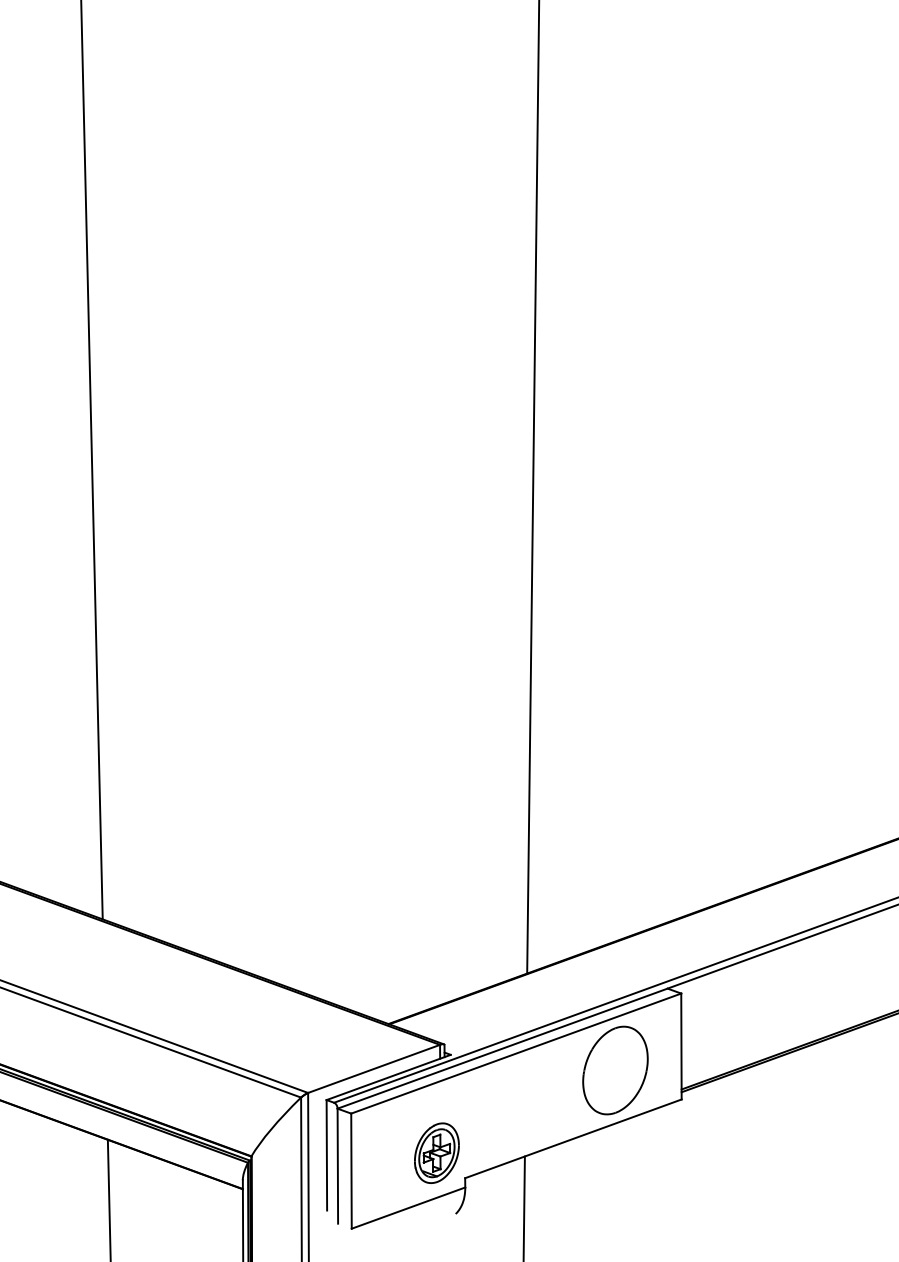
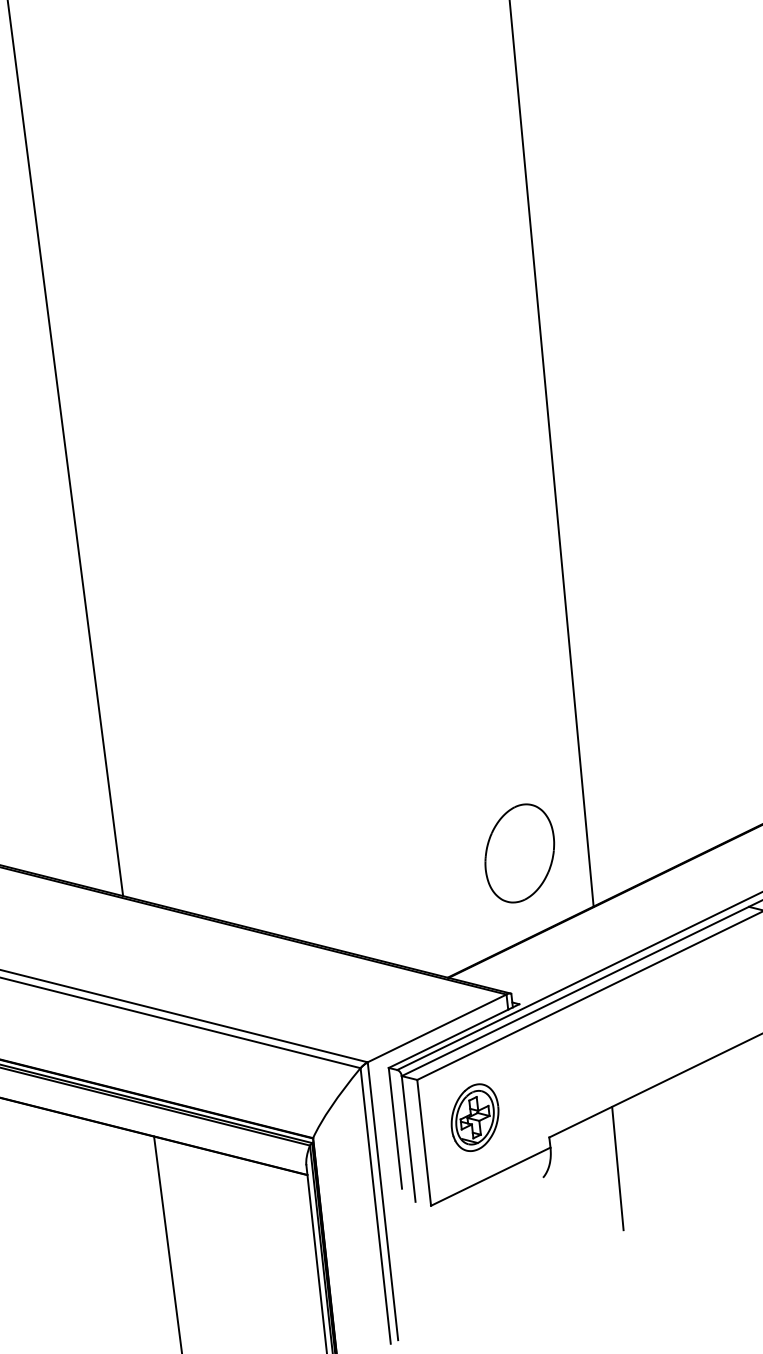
part: (615, 1070) -> (519, 853), moved
part: (436, 1152) -> (474, 1116), moved

